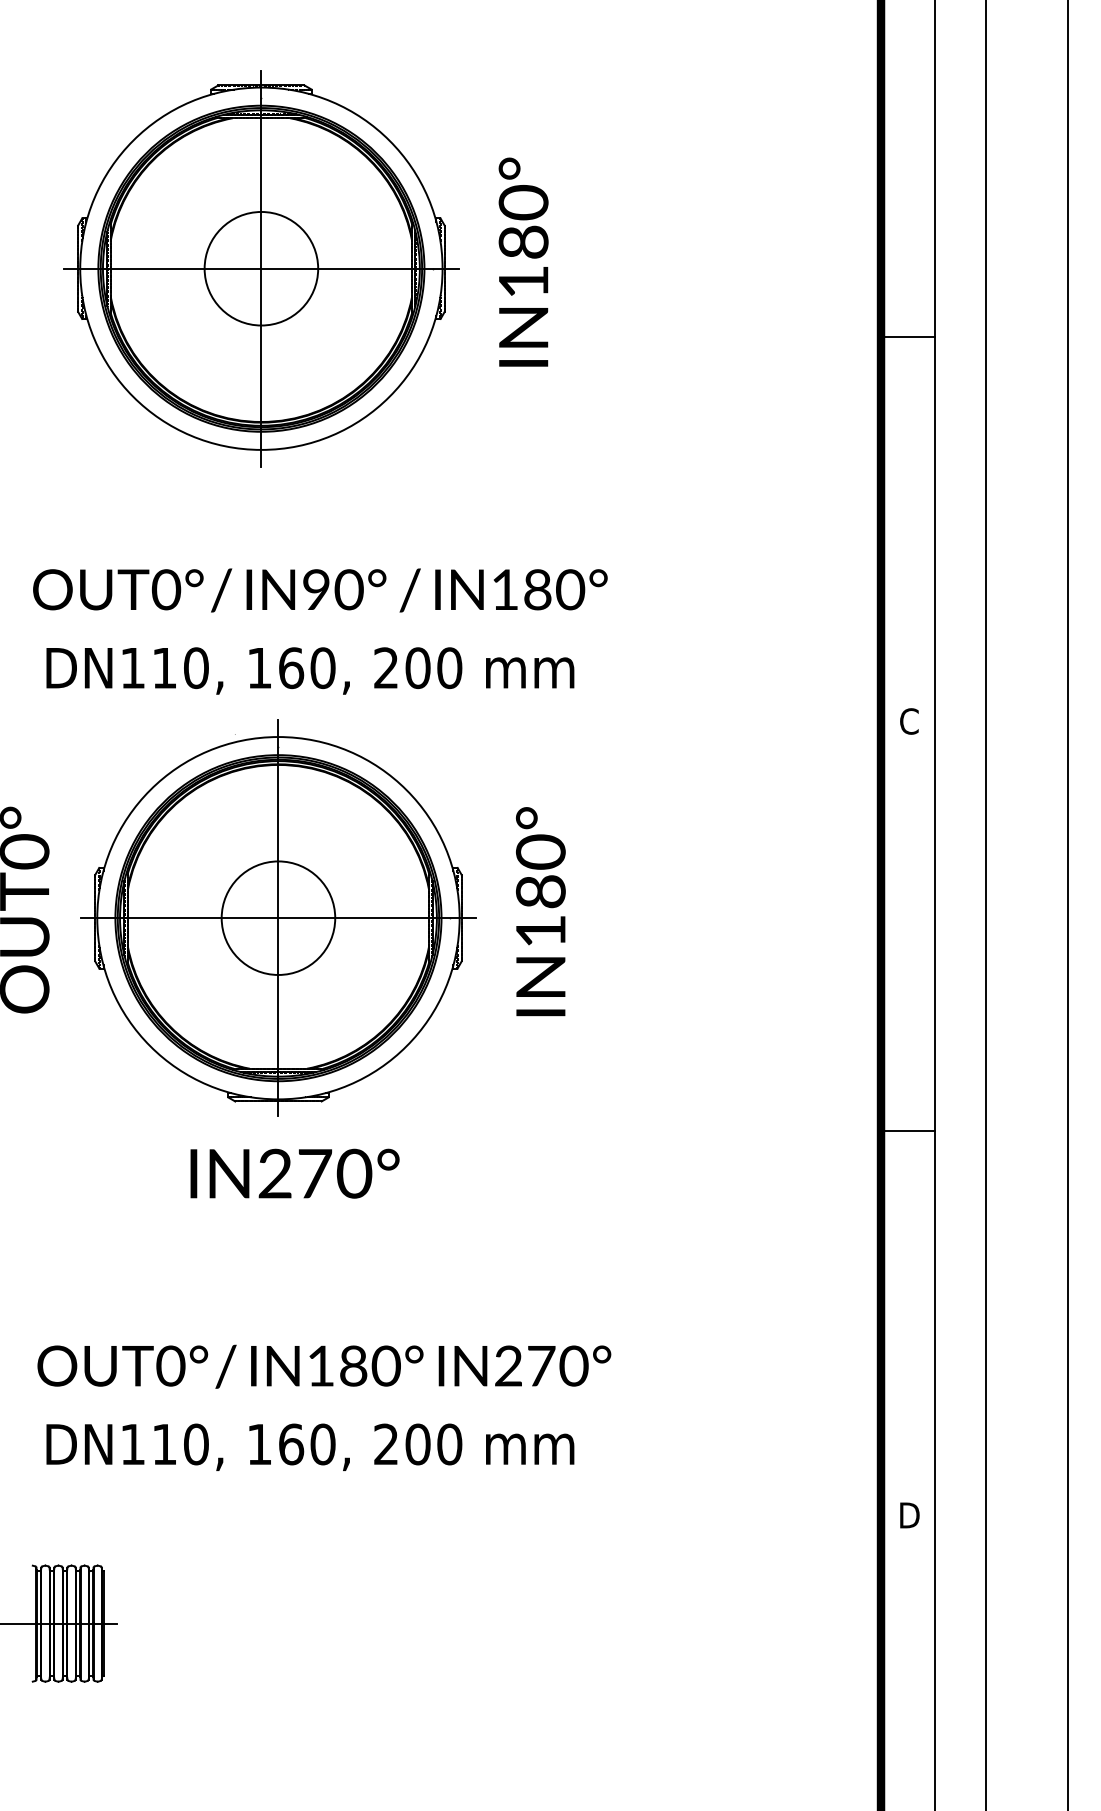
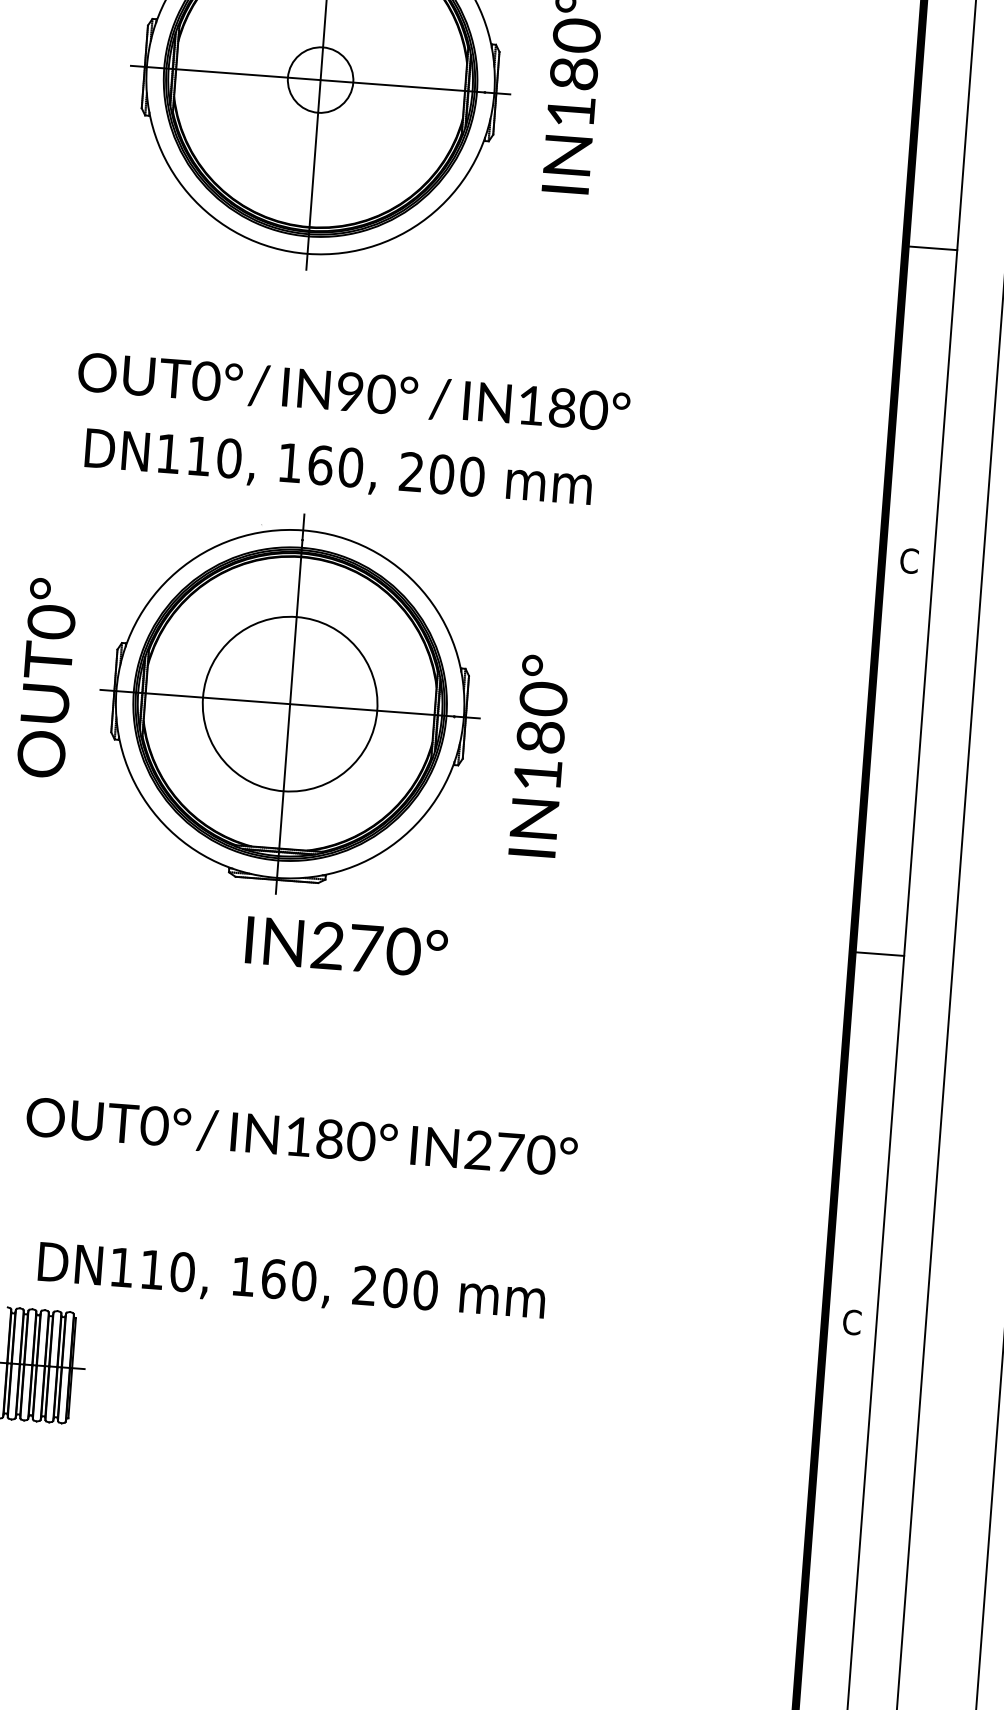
circle: (261, 268) -> (320, 79), size x0.6
line: (908, 337) -> (932, 248), moved
text: (540, 911) -> (538, 755), moved
circle: (278, 917) -> (290, 703), size x1.6
text: (294, 1173) -> (346, 946), moved
text: (310, 1446) -> (292, 1282), moved
text: (909, 1515) -> (852, 1322), D -> C

